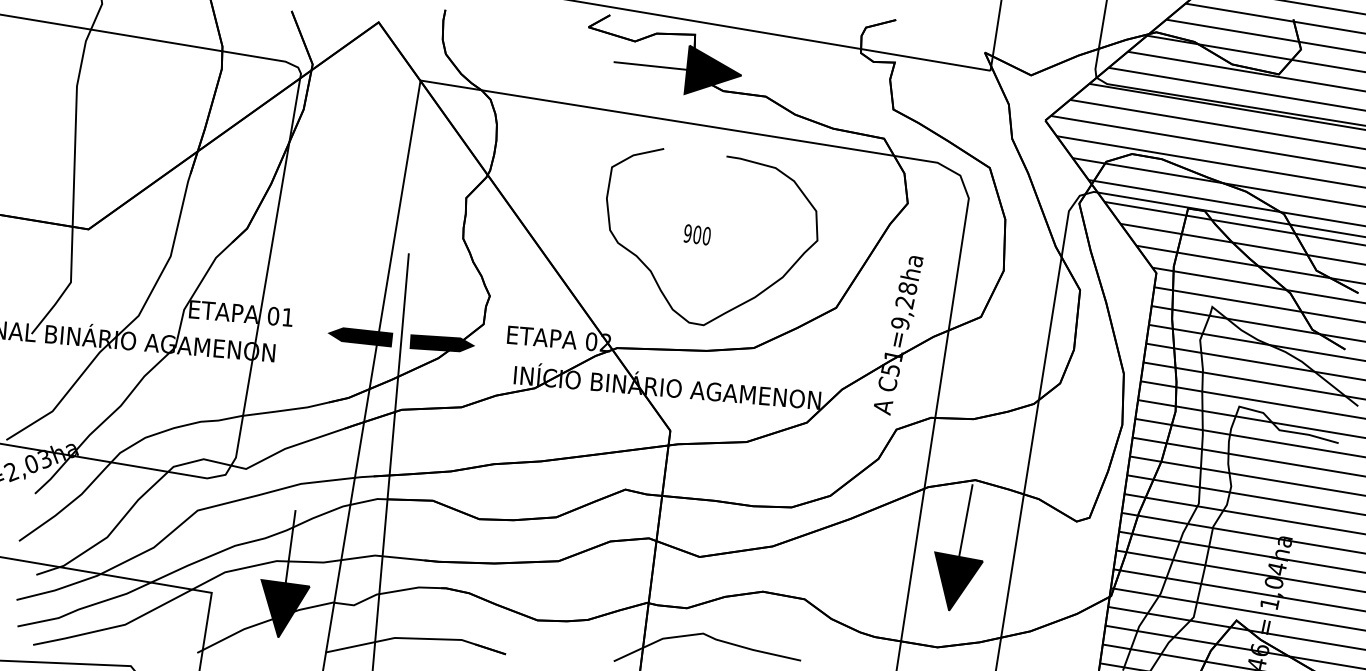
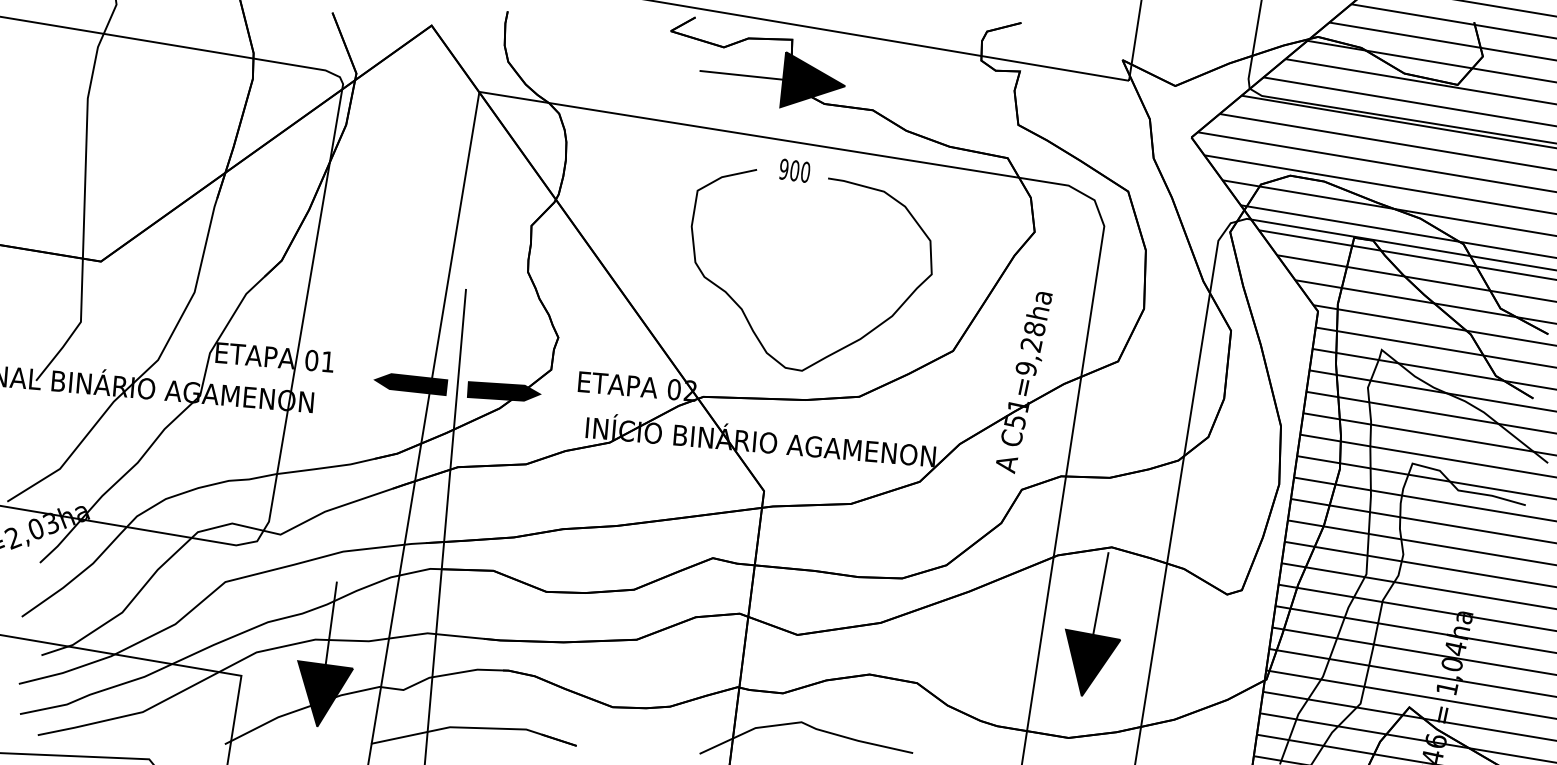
text: (697, 234) -> (794, 170), moved

